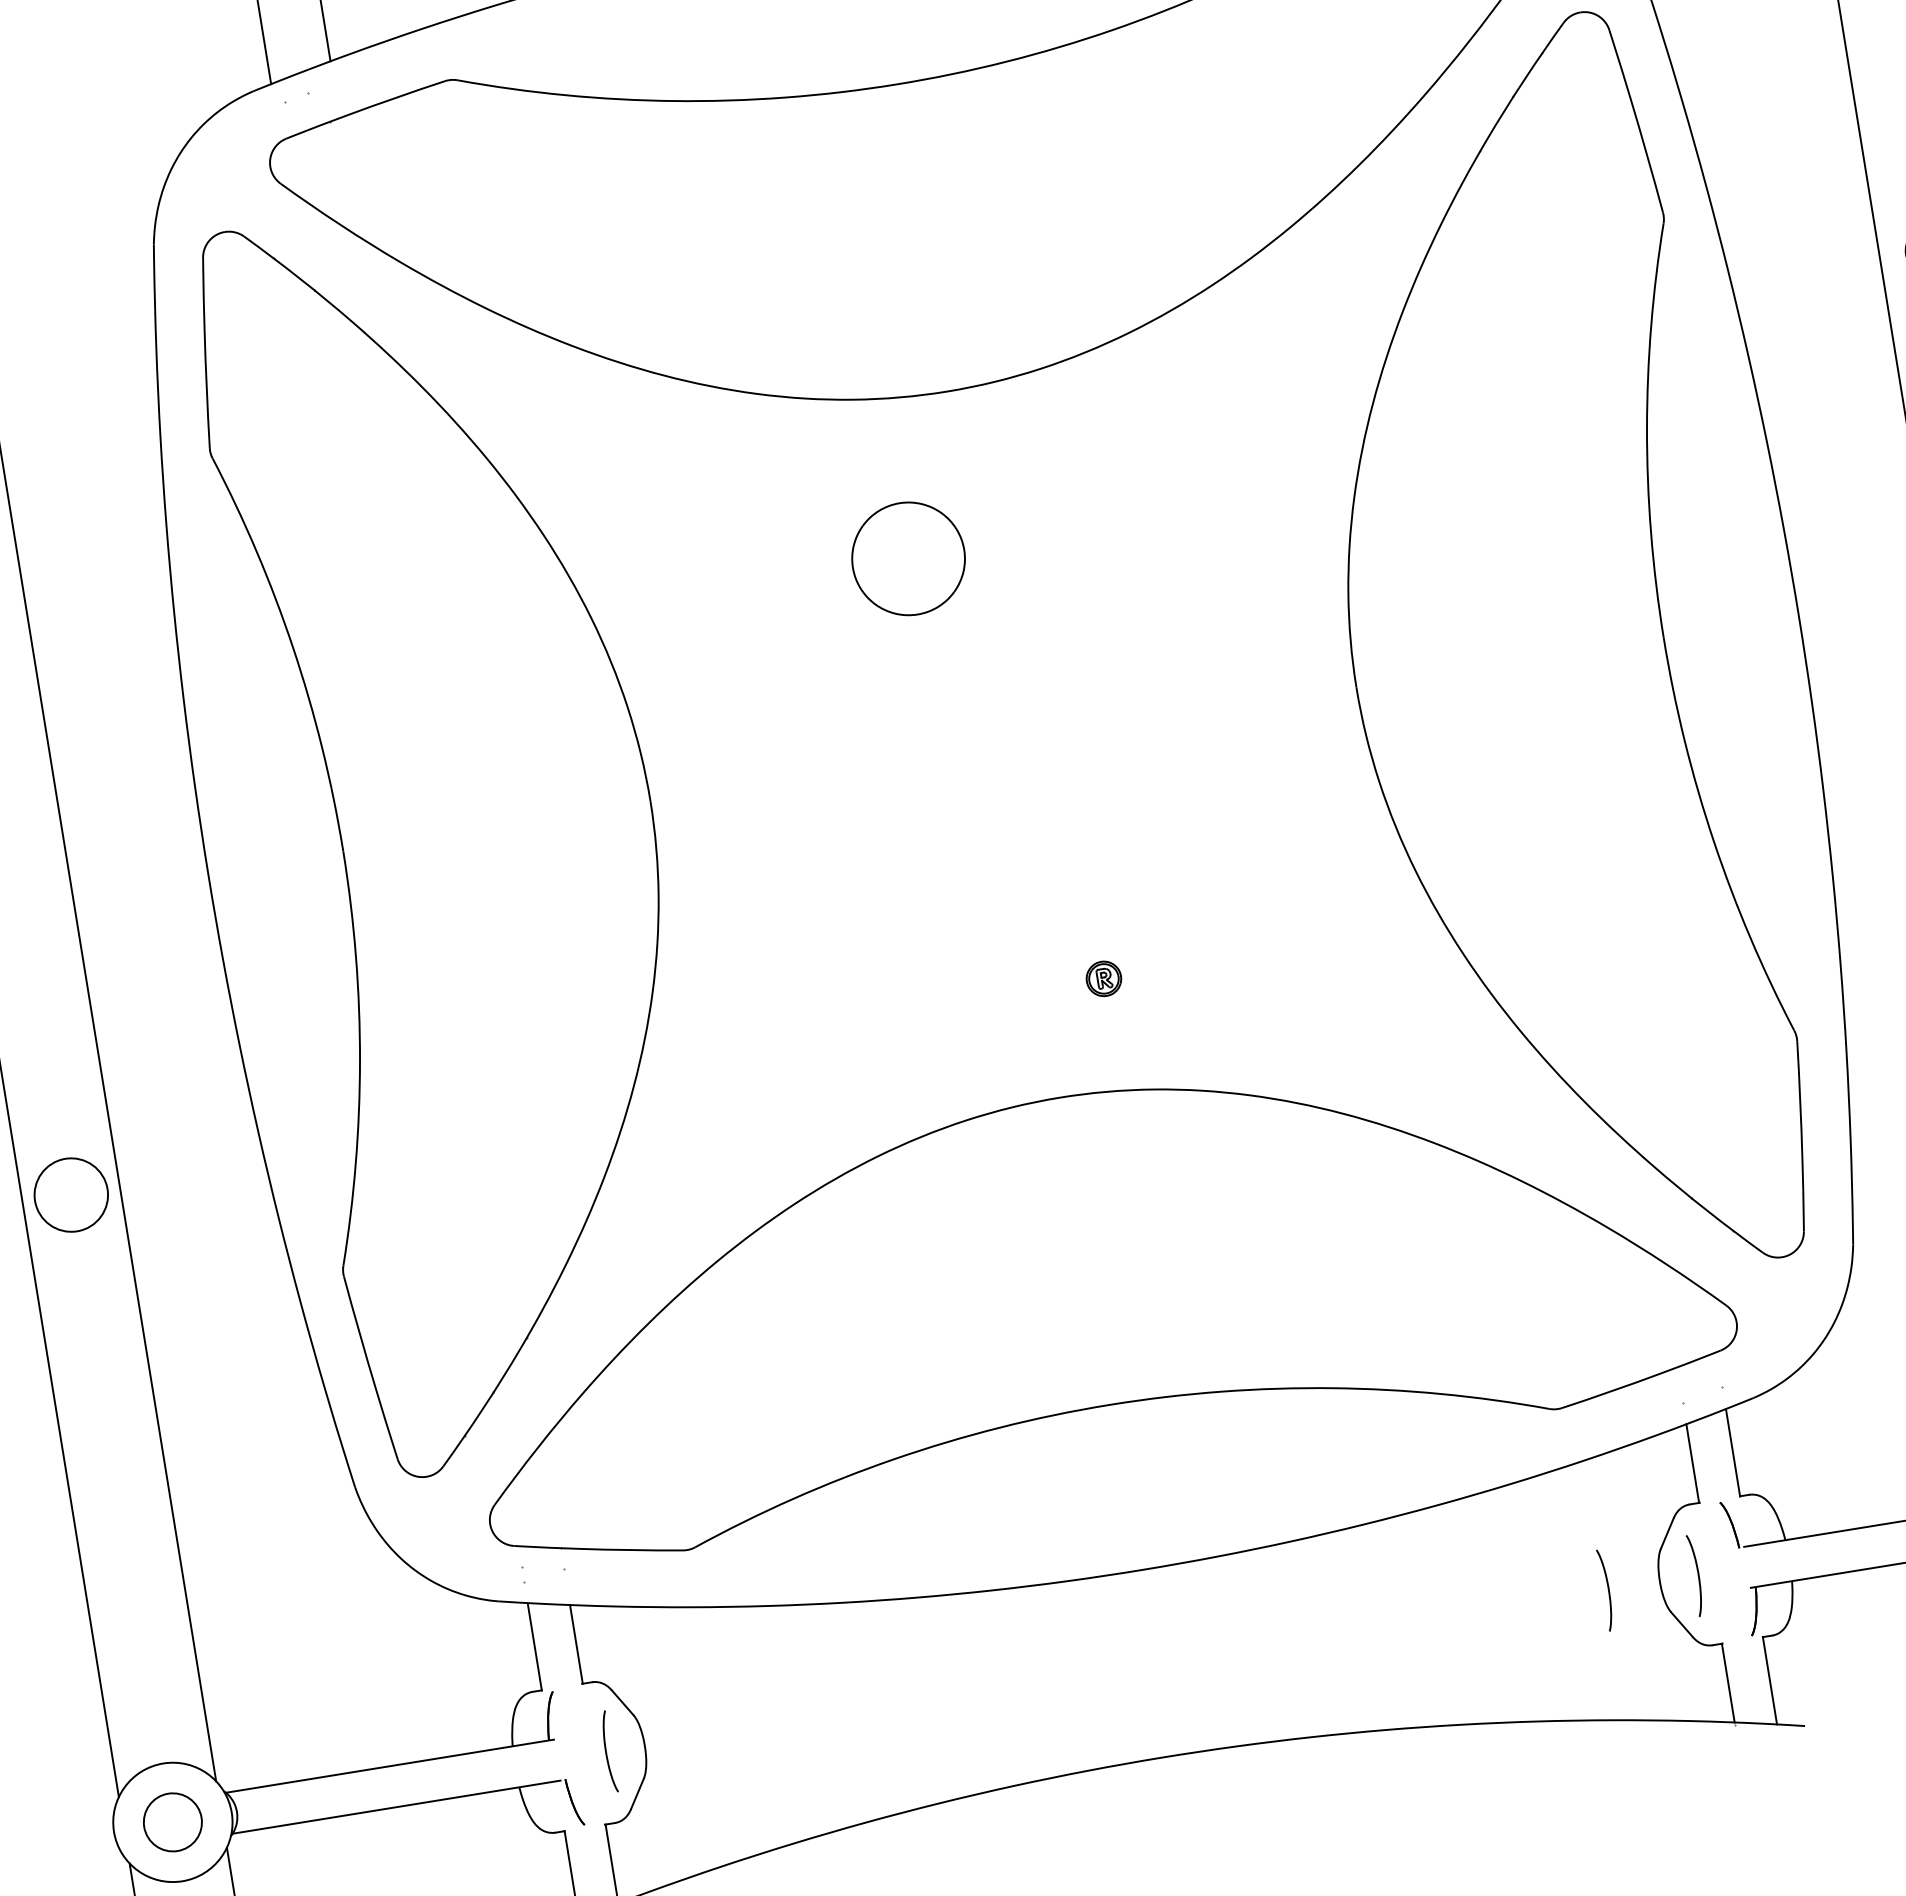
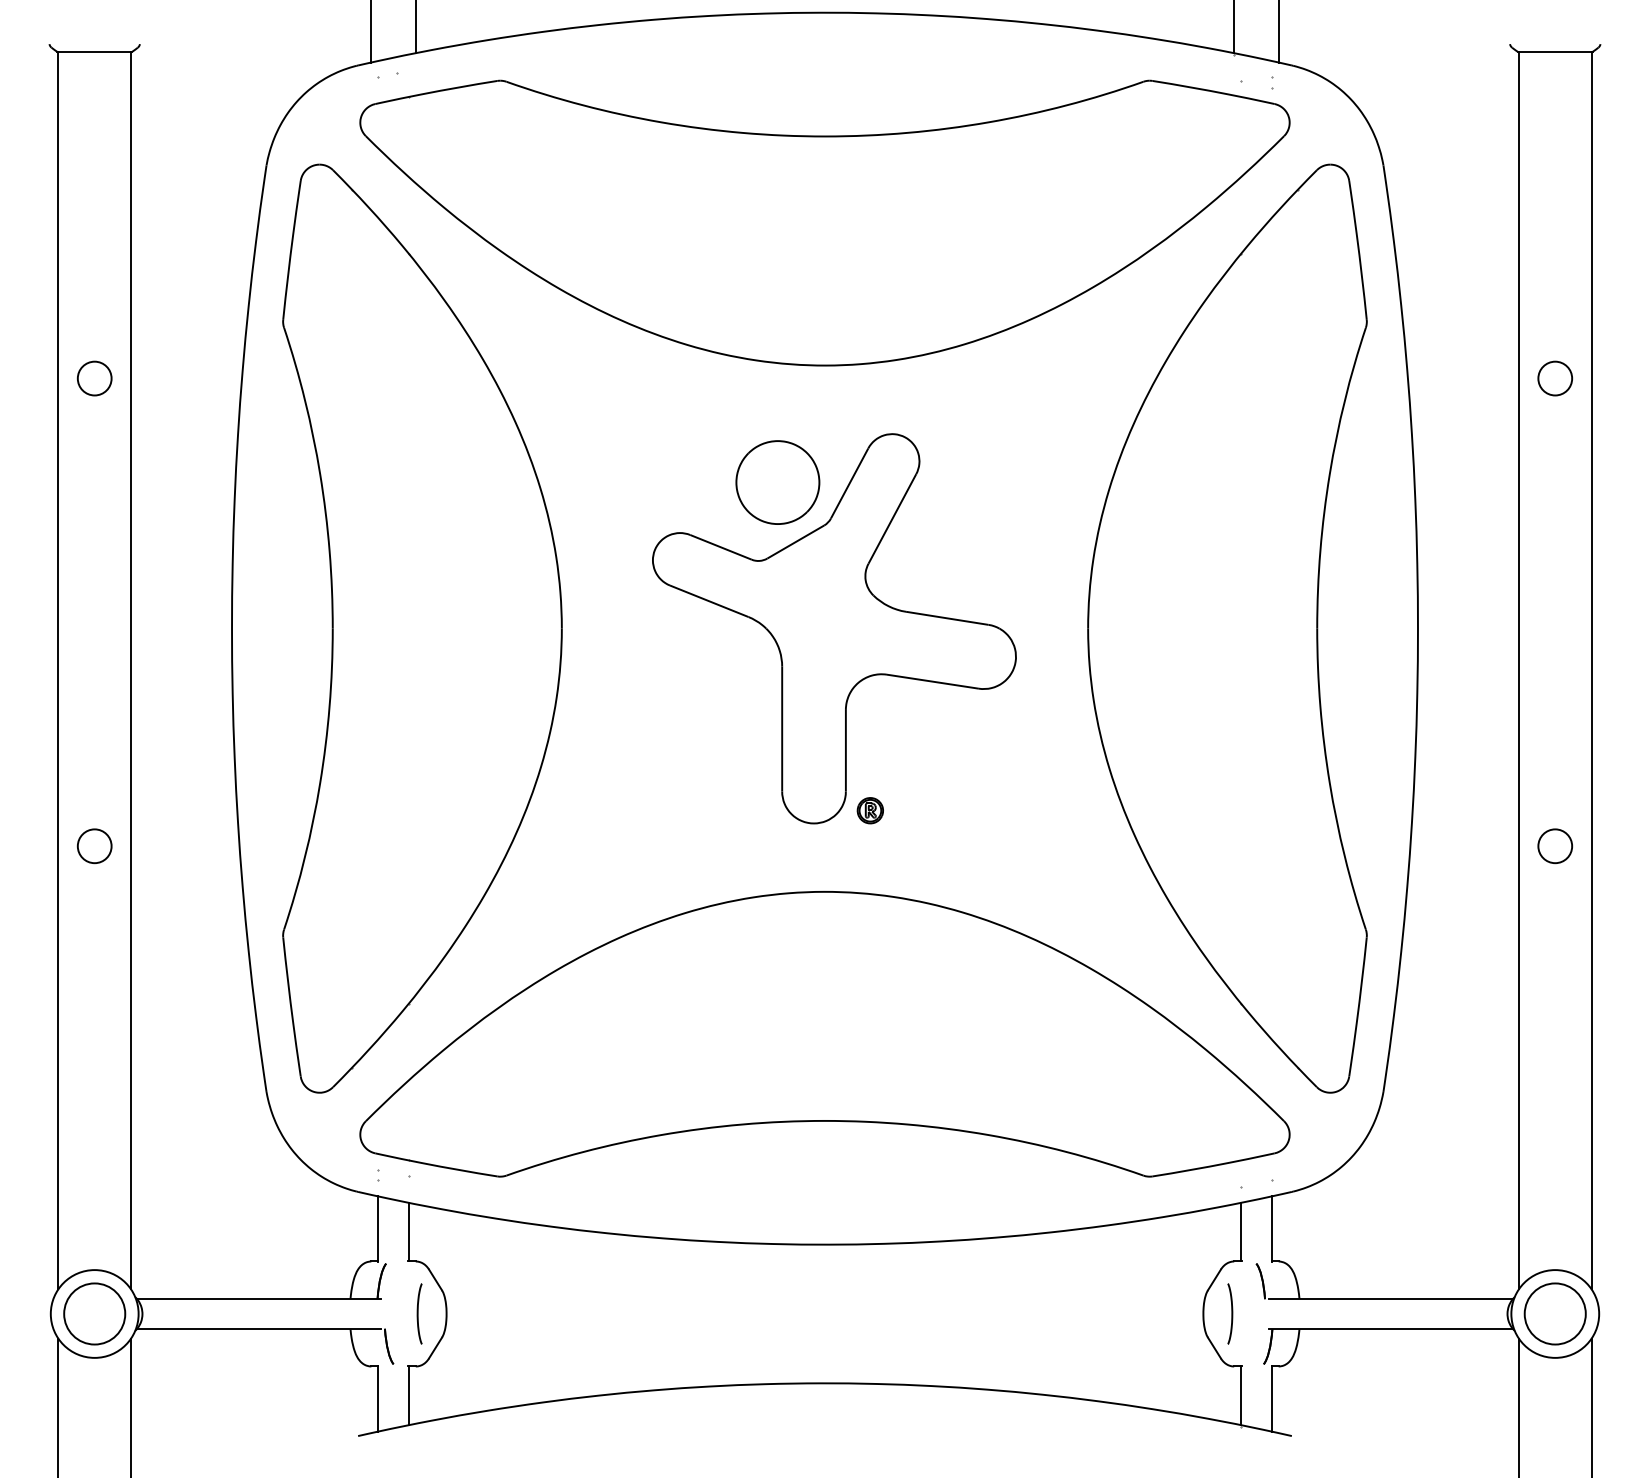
part: (1016, 742) -> (834, 628), added
circle: (71, 1195) -> (94, 846), size x0.62
curve: (1607, 1589) -> (1164, 1313), removed
circle: (172, 1821) -> (94, 1313), size x1.43

